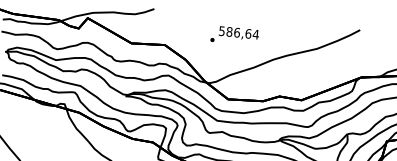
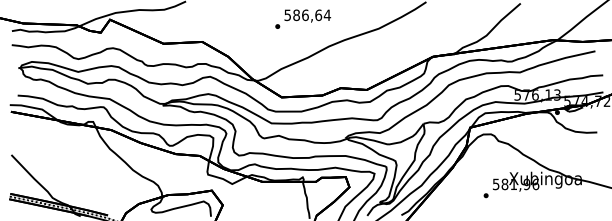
text: (235, 35) -> (303, 18), moved

